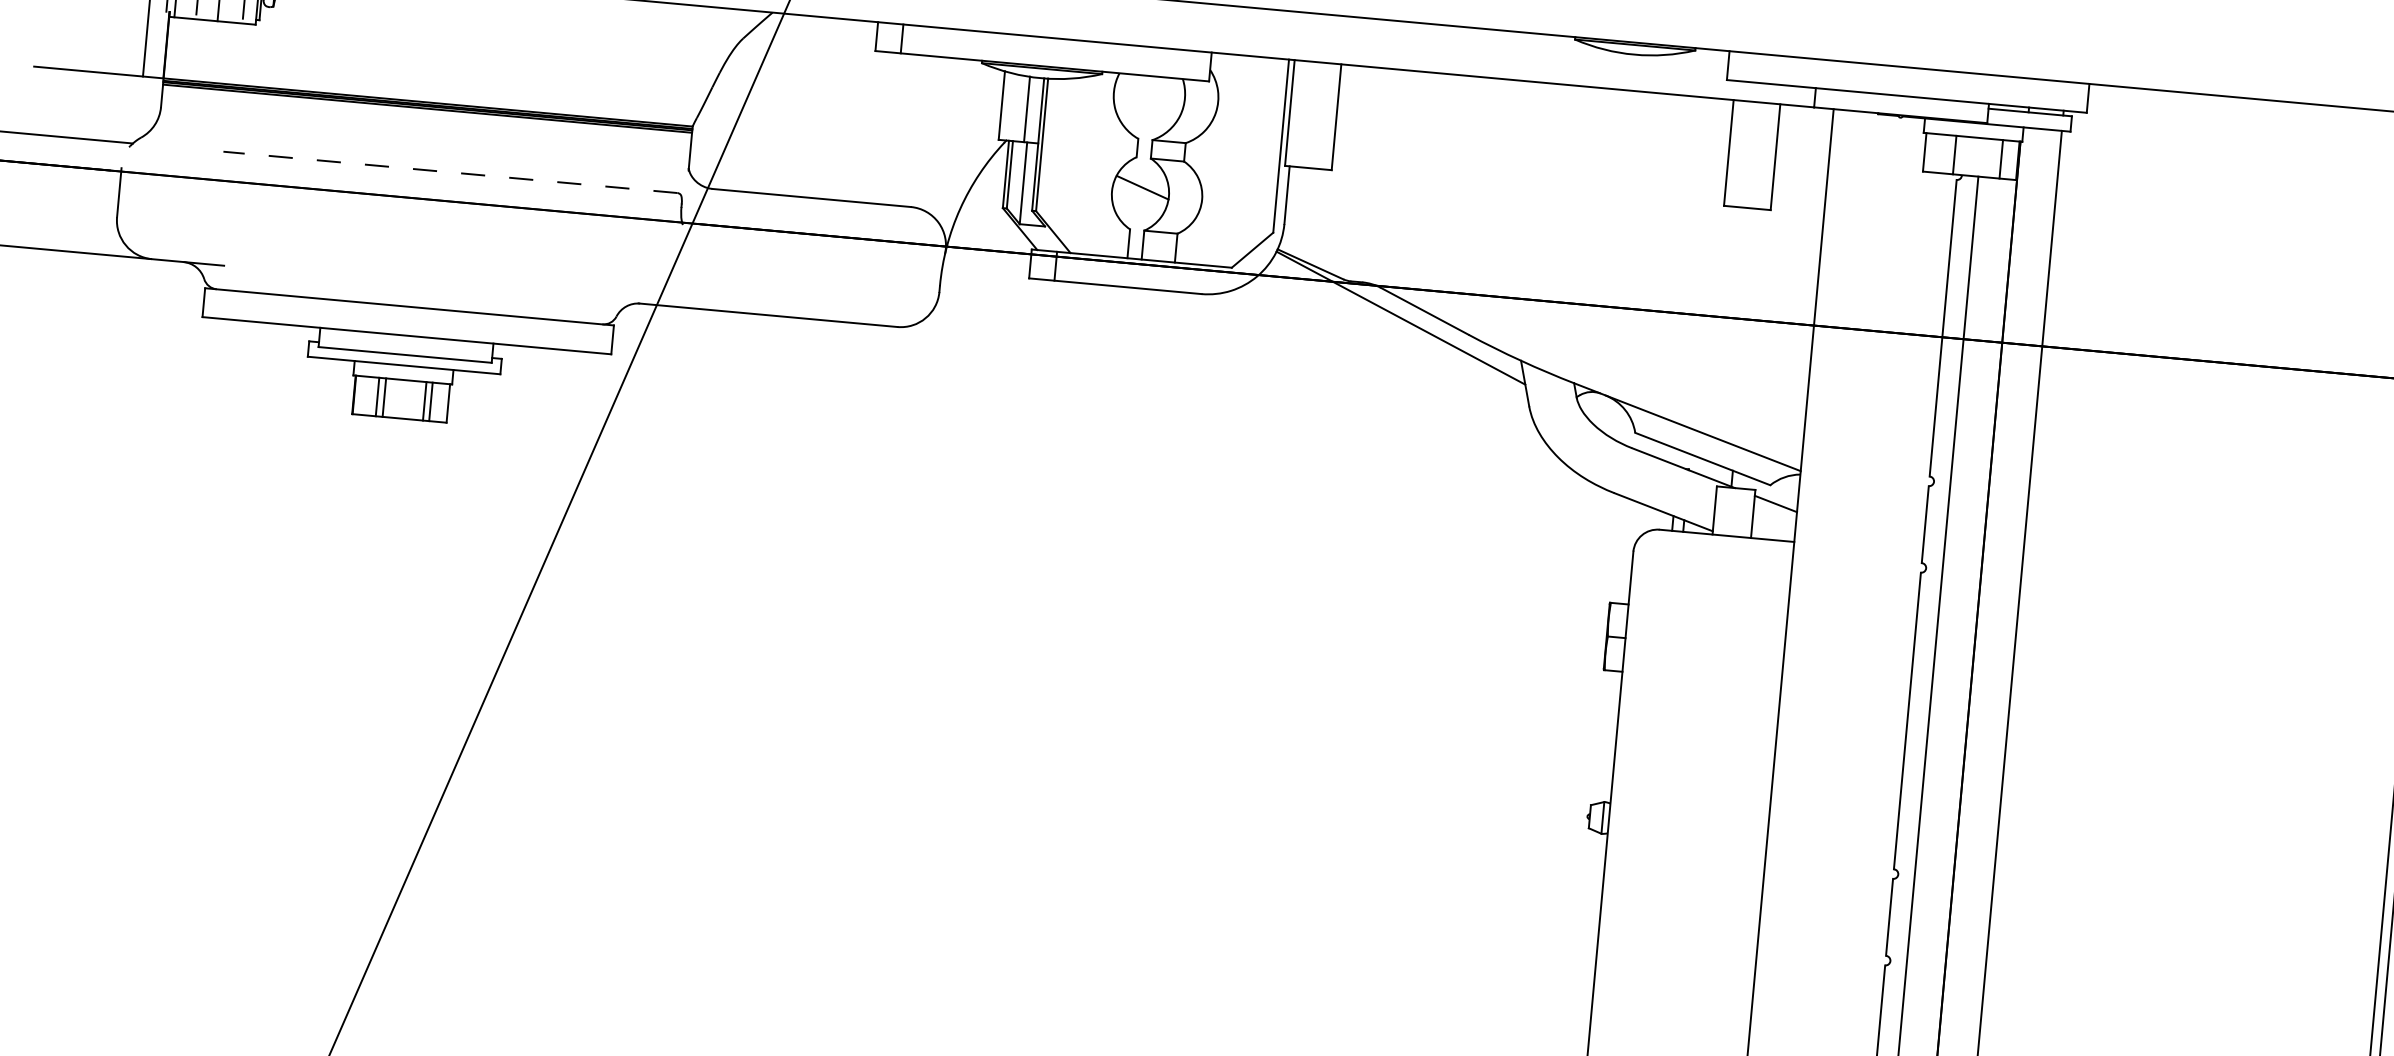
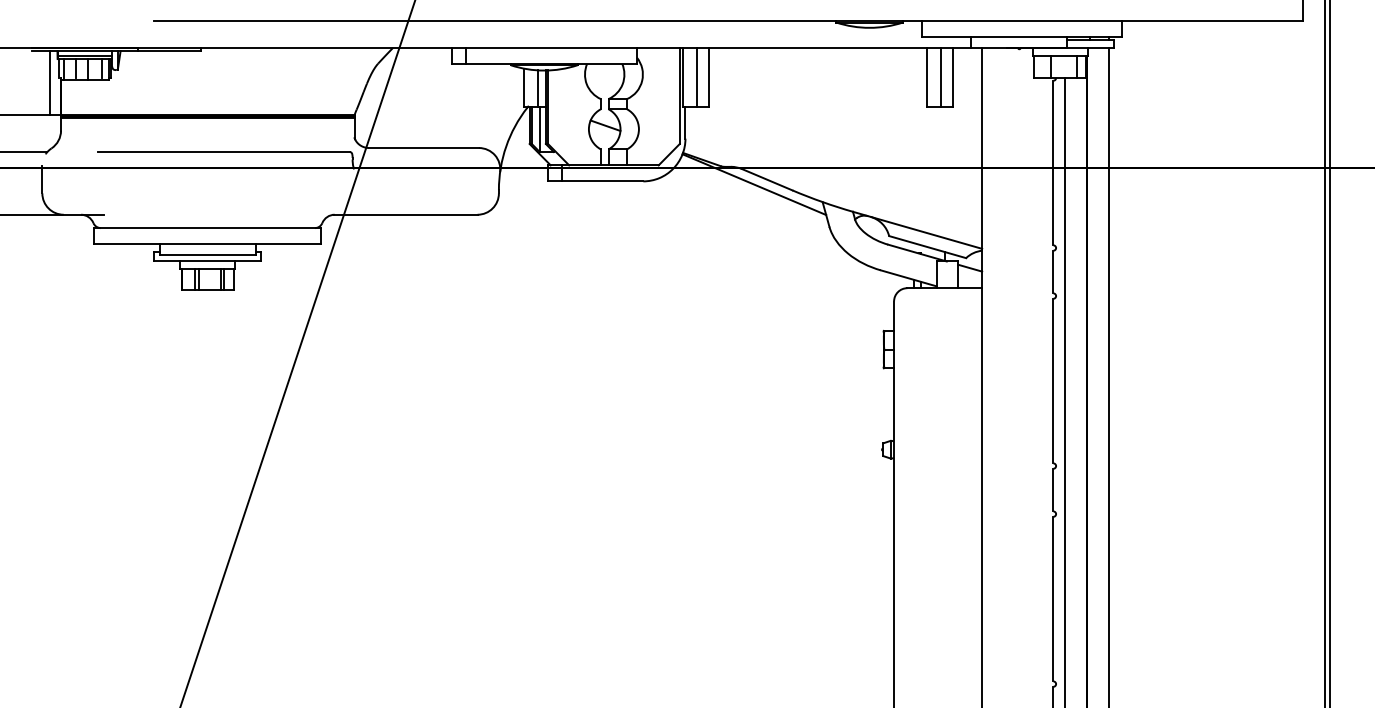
line: (1314, 113) -> (696, 76), added
line: (1753, 153) -> (940, 76), added
line: (450, 173) -> (223, 152), dashed -> solid

